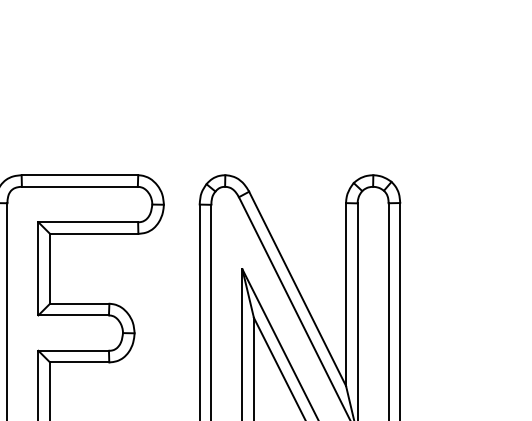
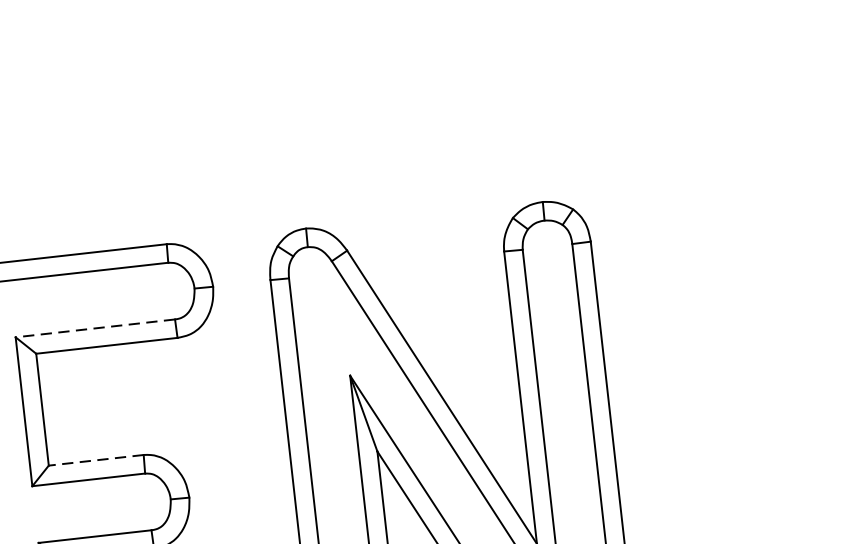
line: (88, 222) -> (95, 328), solid -> dashed
line: (79, 303) -> (95, 459), solid -> dashed

